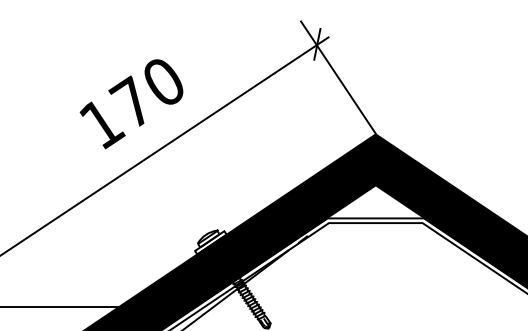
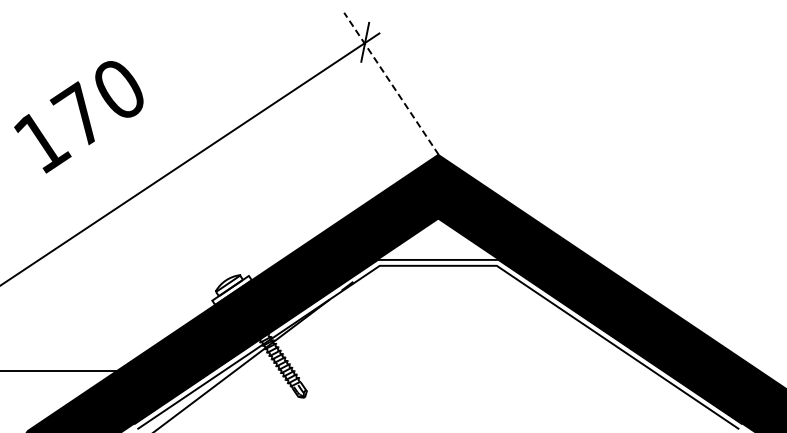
line: (338, 77) -> (391, 83), solid -> dashed
text: (131, 104) -> (78, 117), moved

